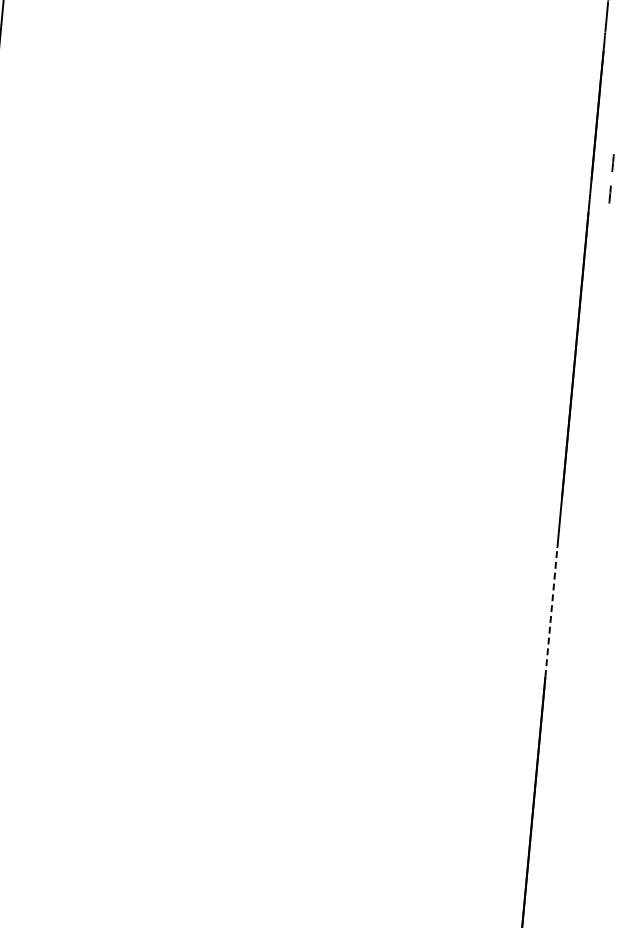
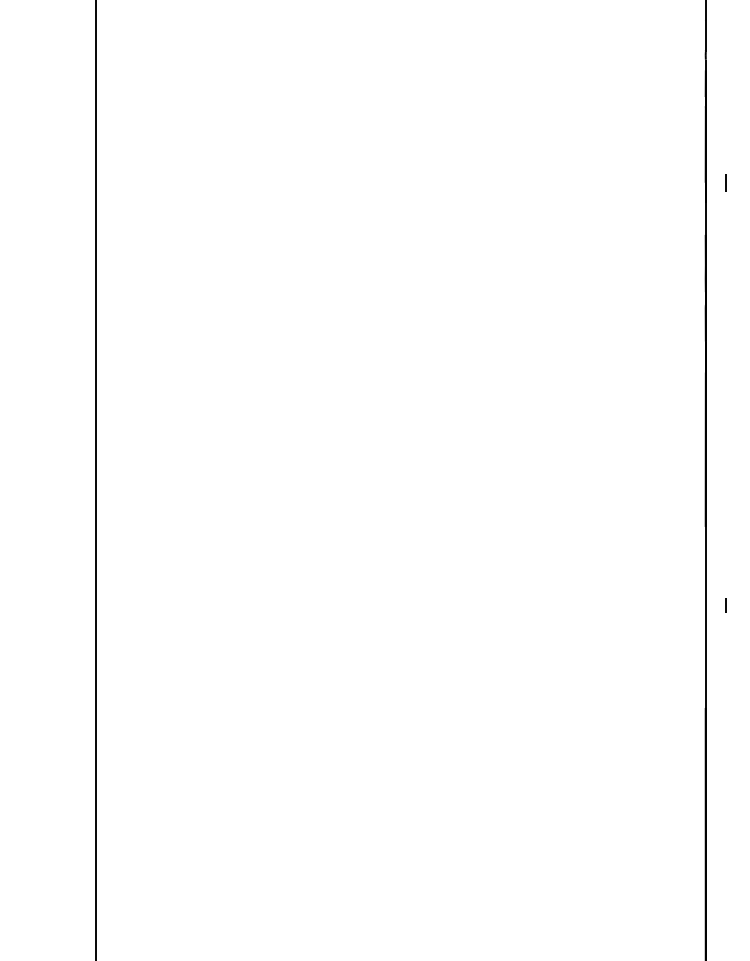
line: (609, 193) -> (725, 214), removed
line: (574, 578) -> (725, 605), added
line: (551, 612) -> (705, 642), dashed -> solid

